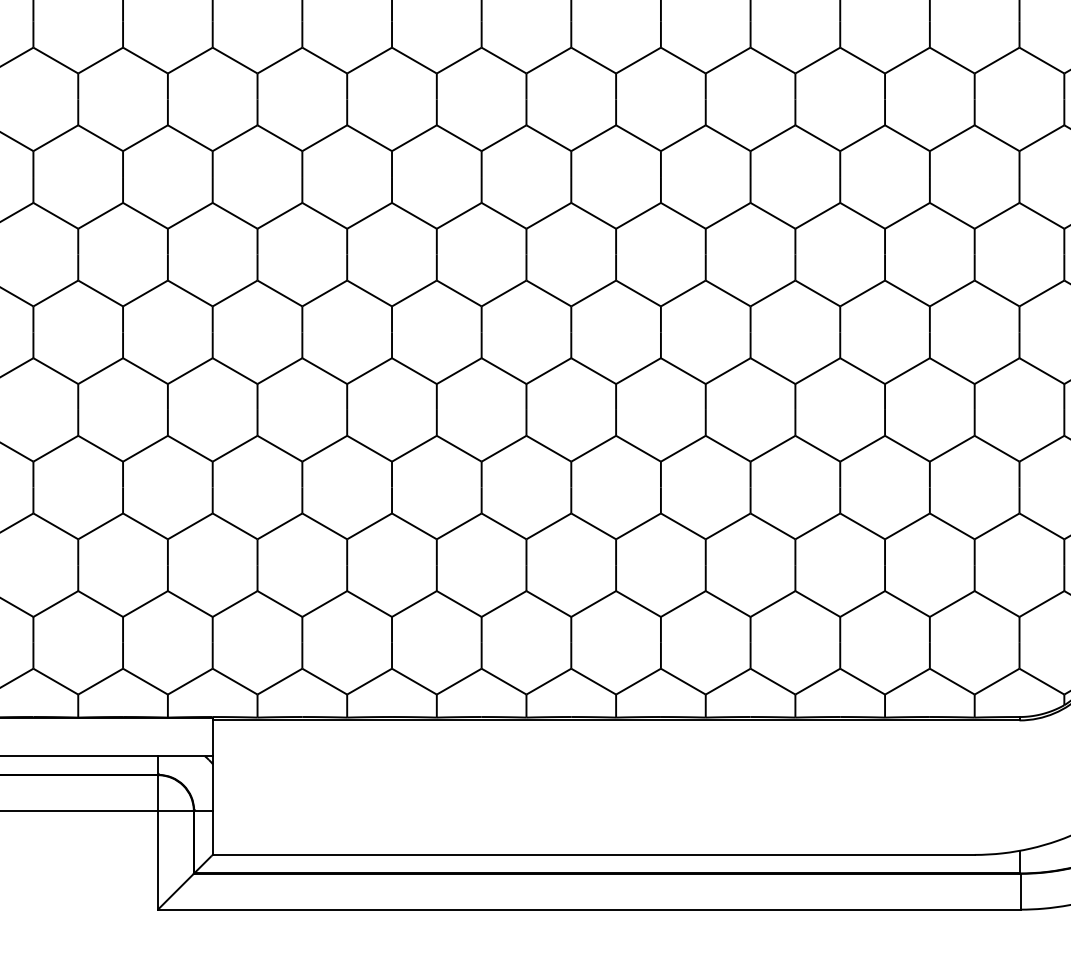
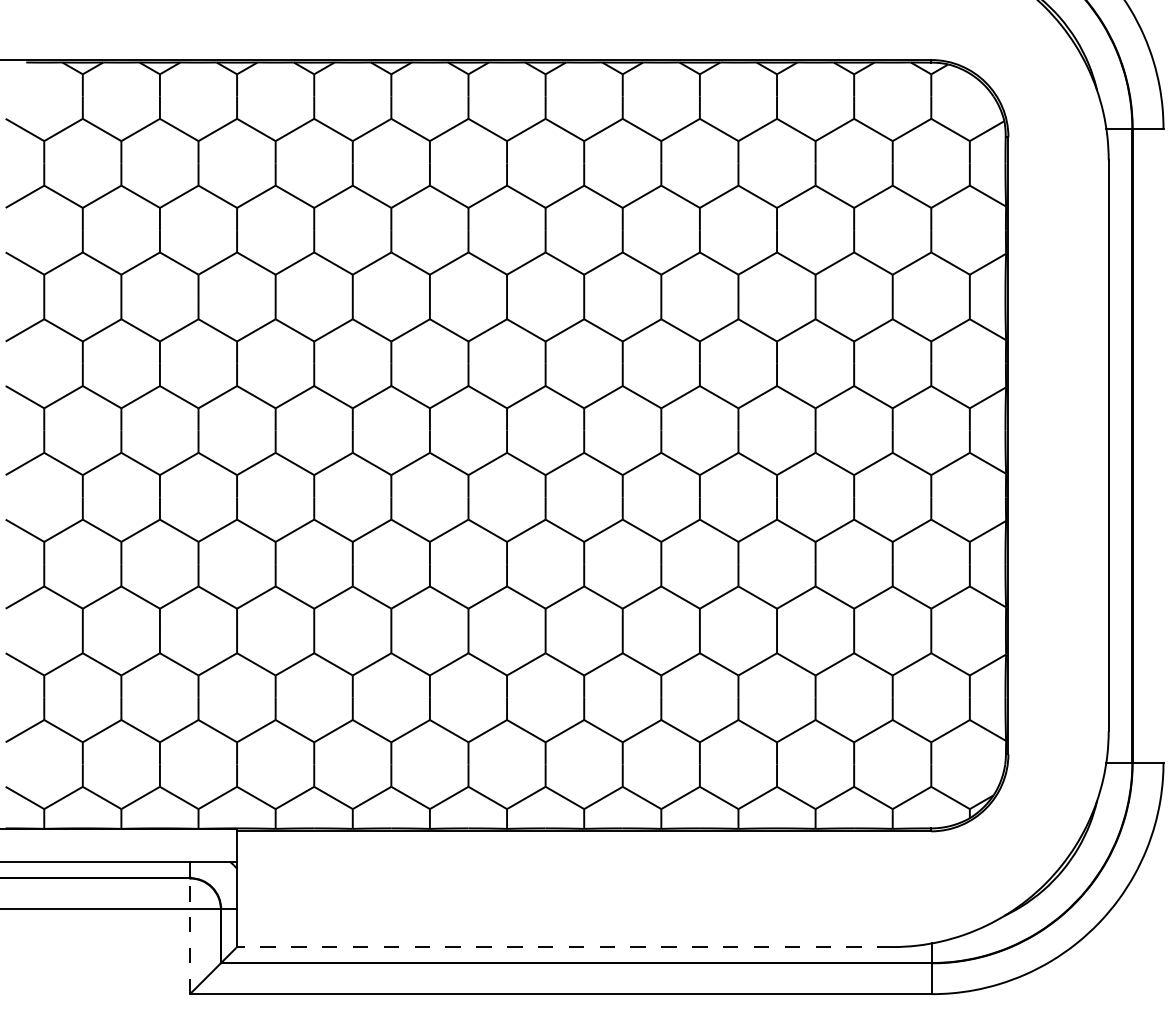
line: (158, 842) -> (190, 936), solid -> dashed
line: (593, 855) -> (564, 947), solid -> dashed

